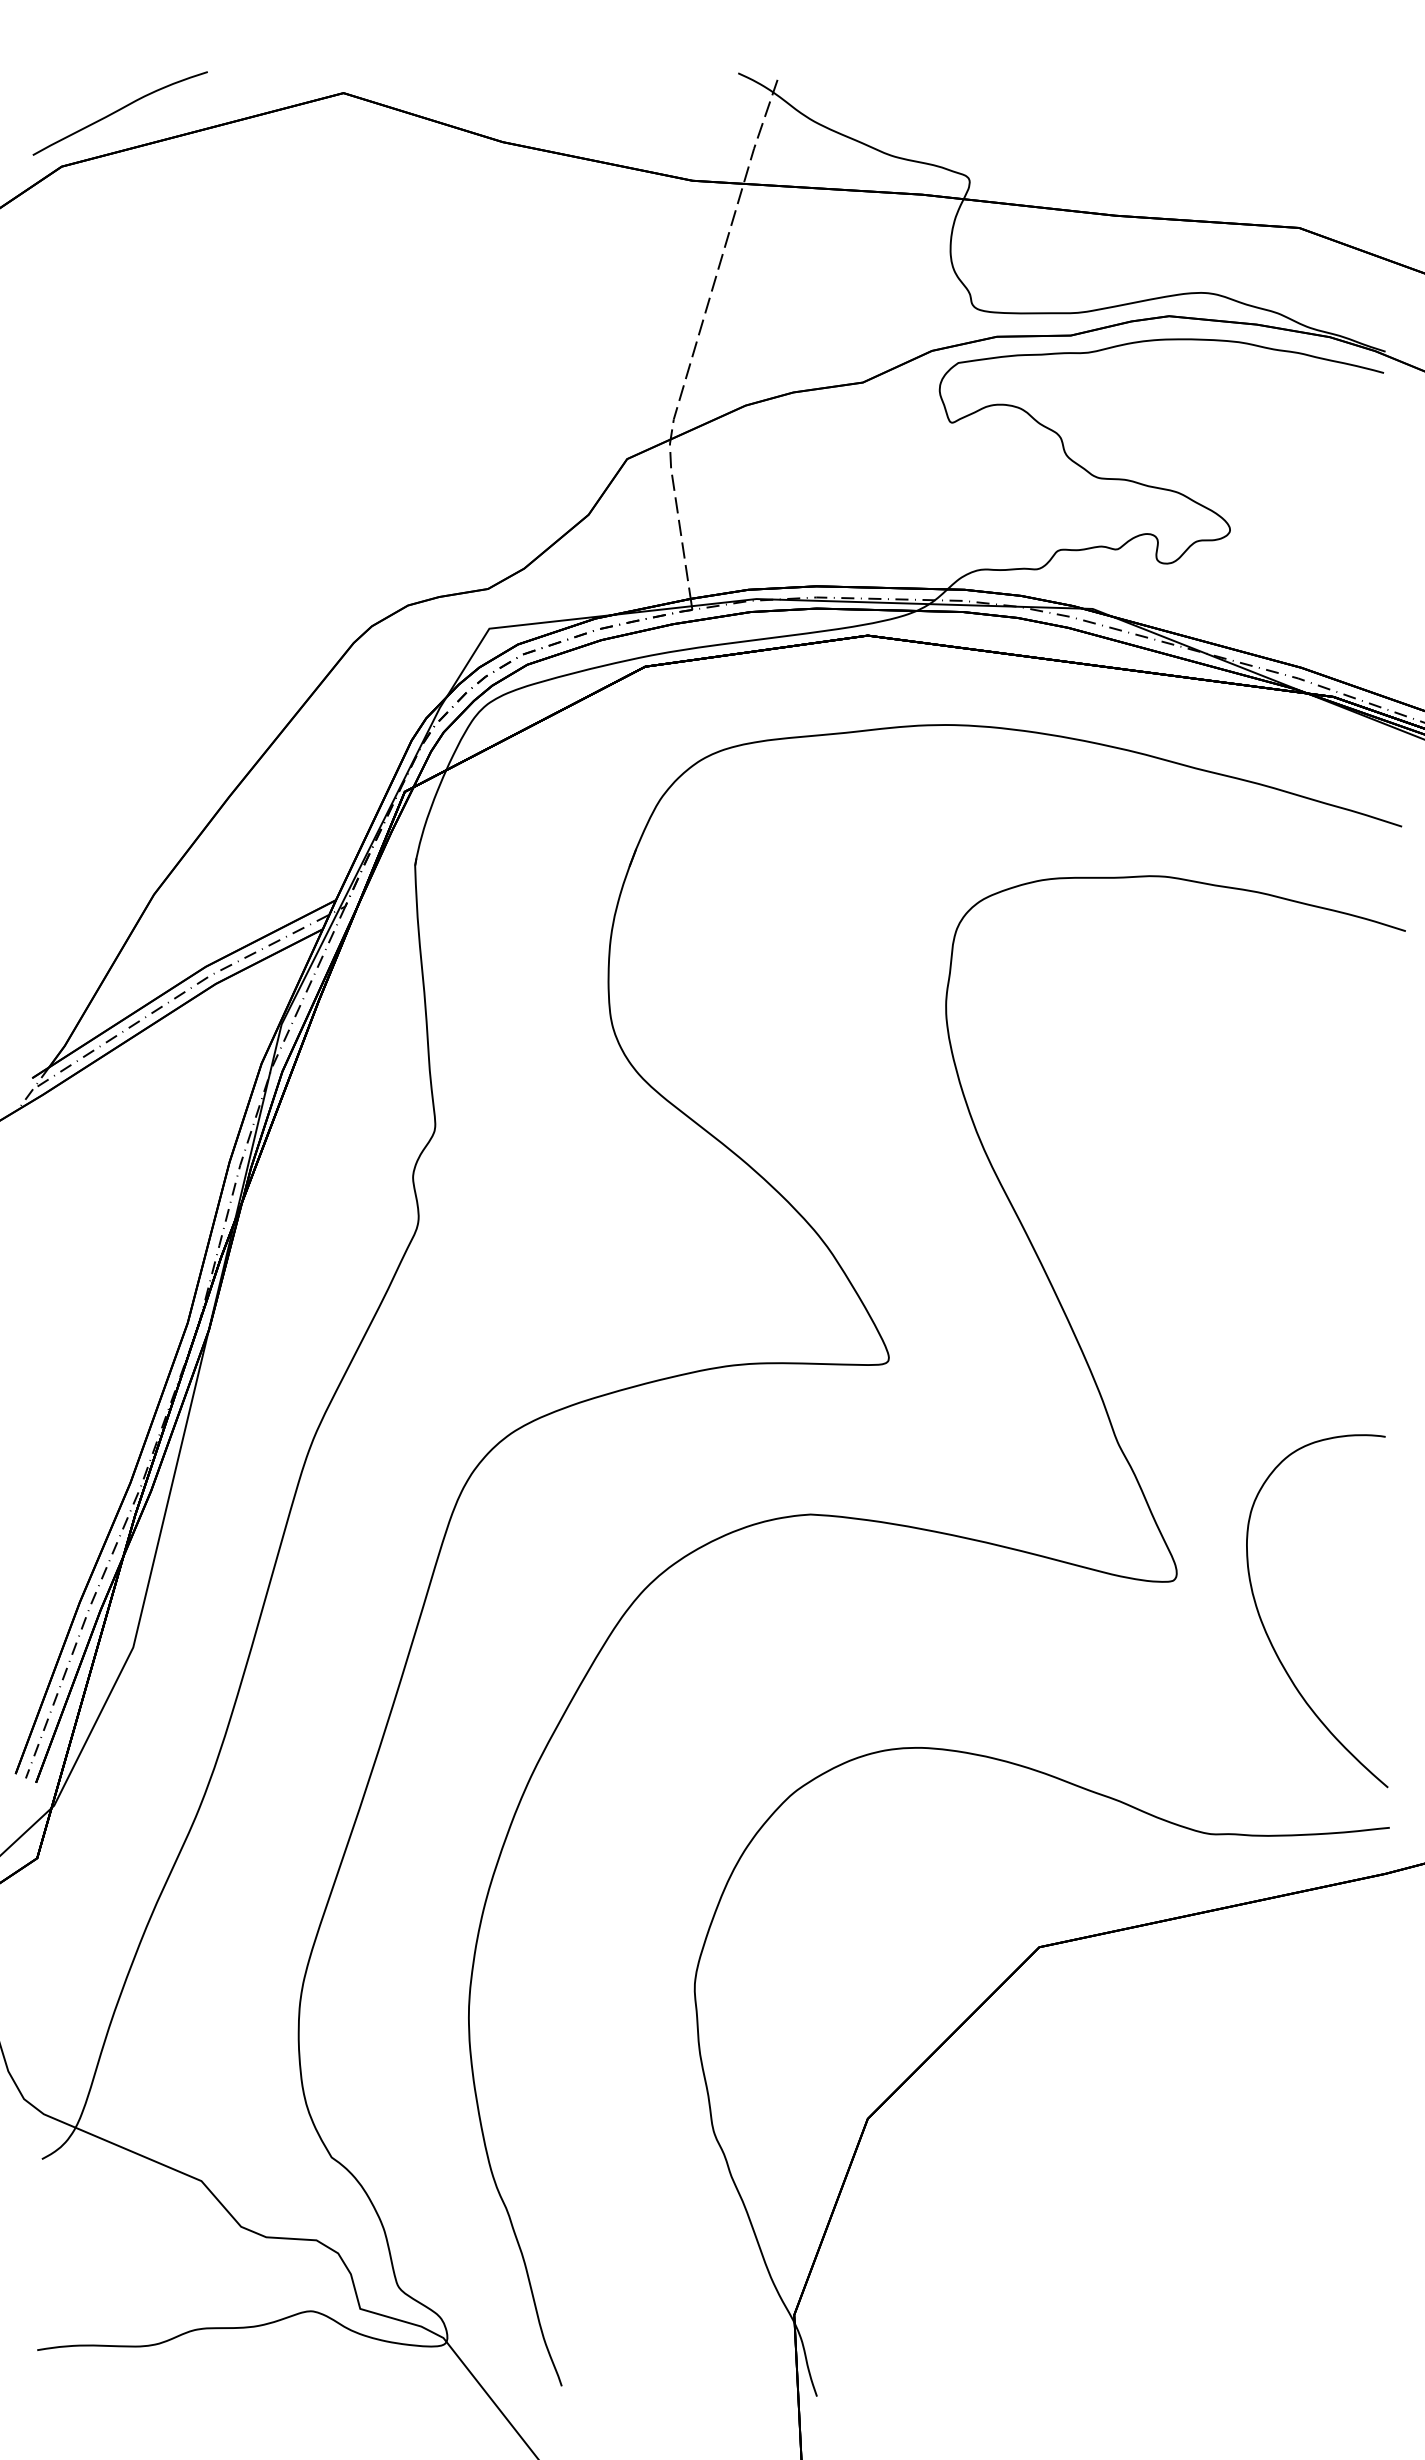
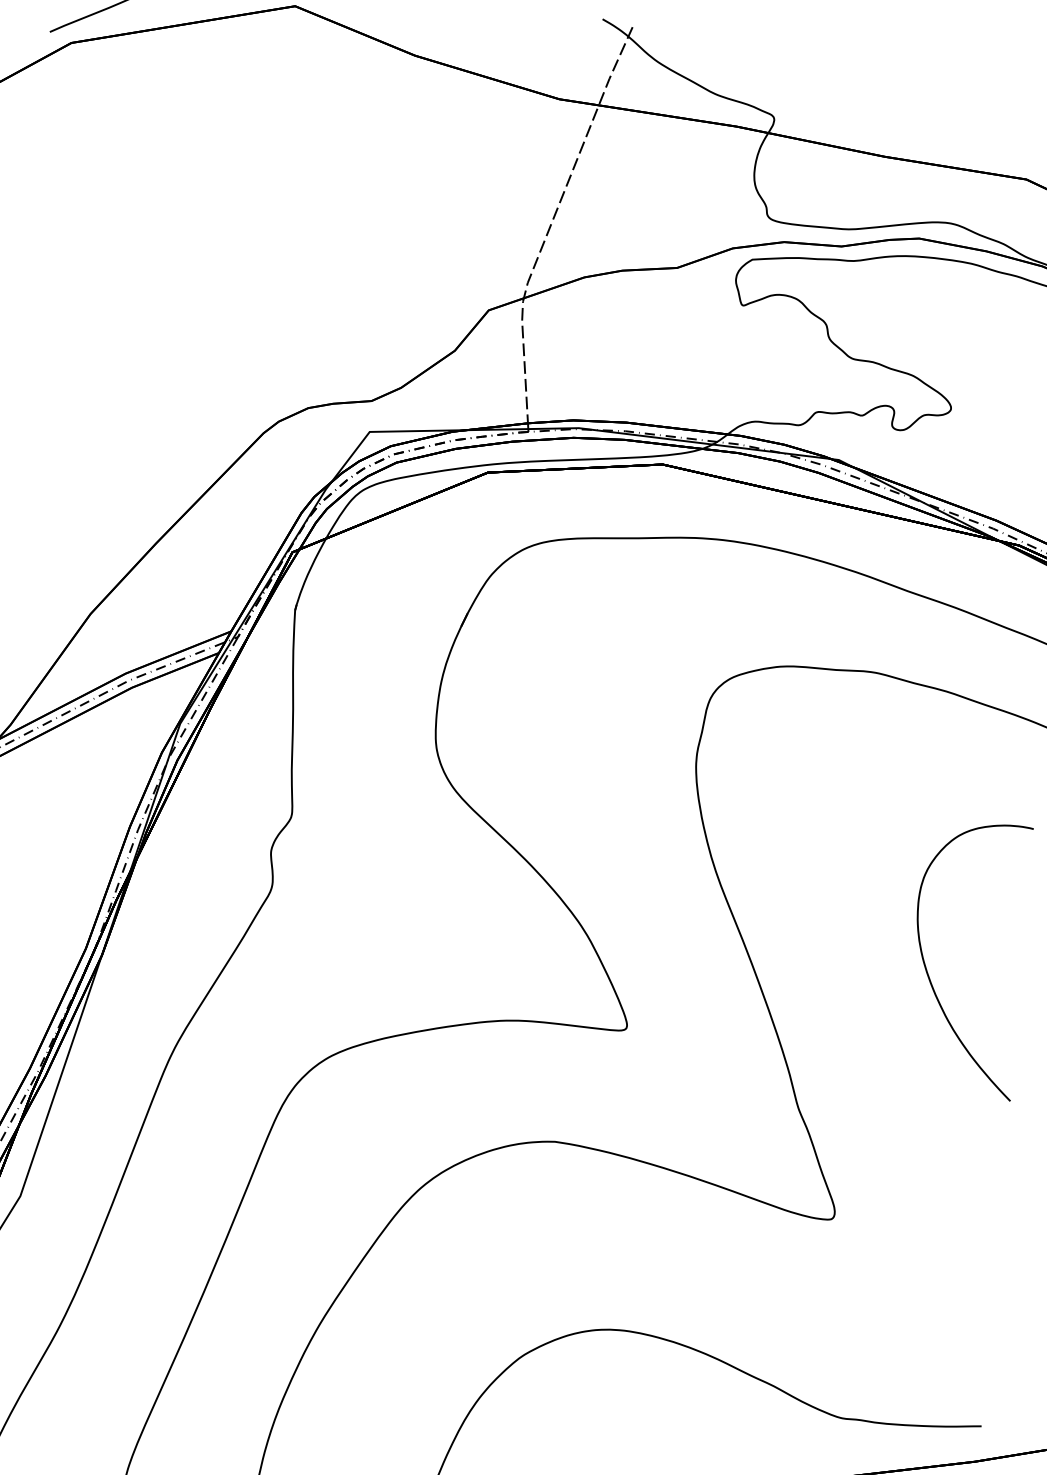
curve: (1267, 1632) -> (928, 972), moved

